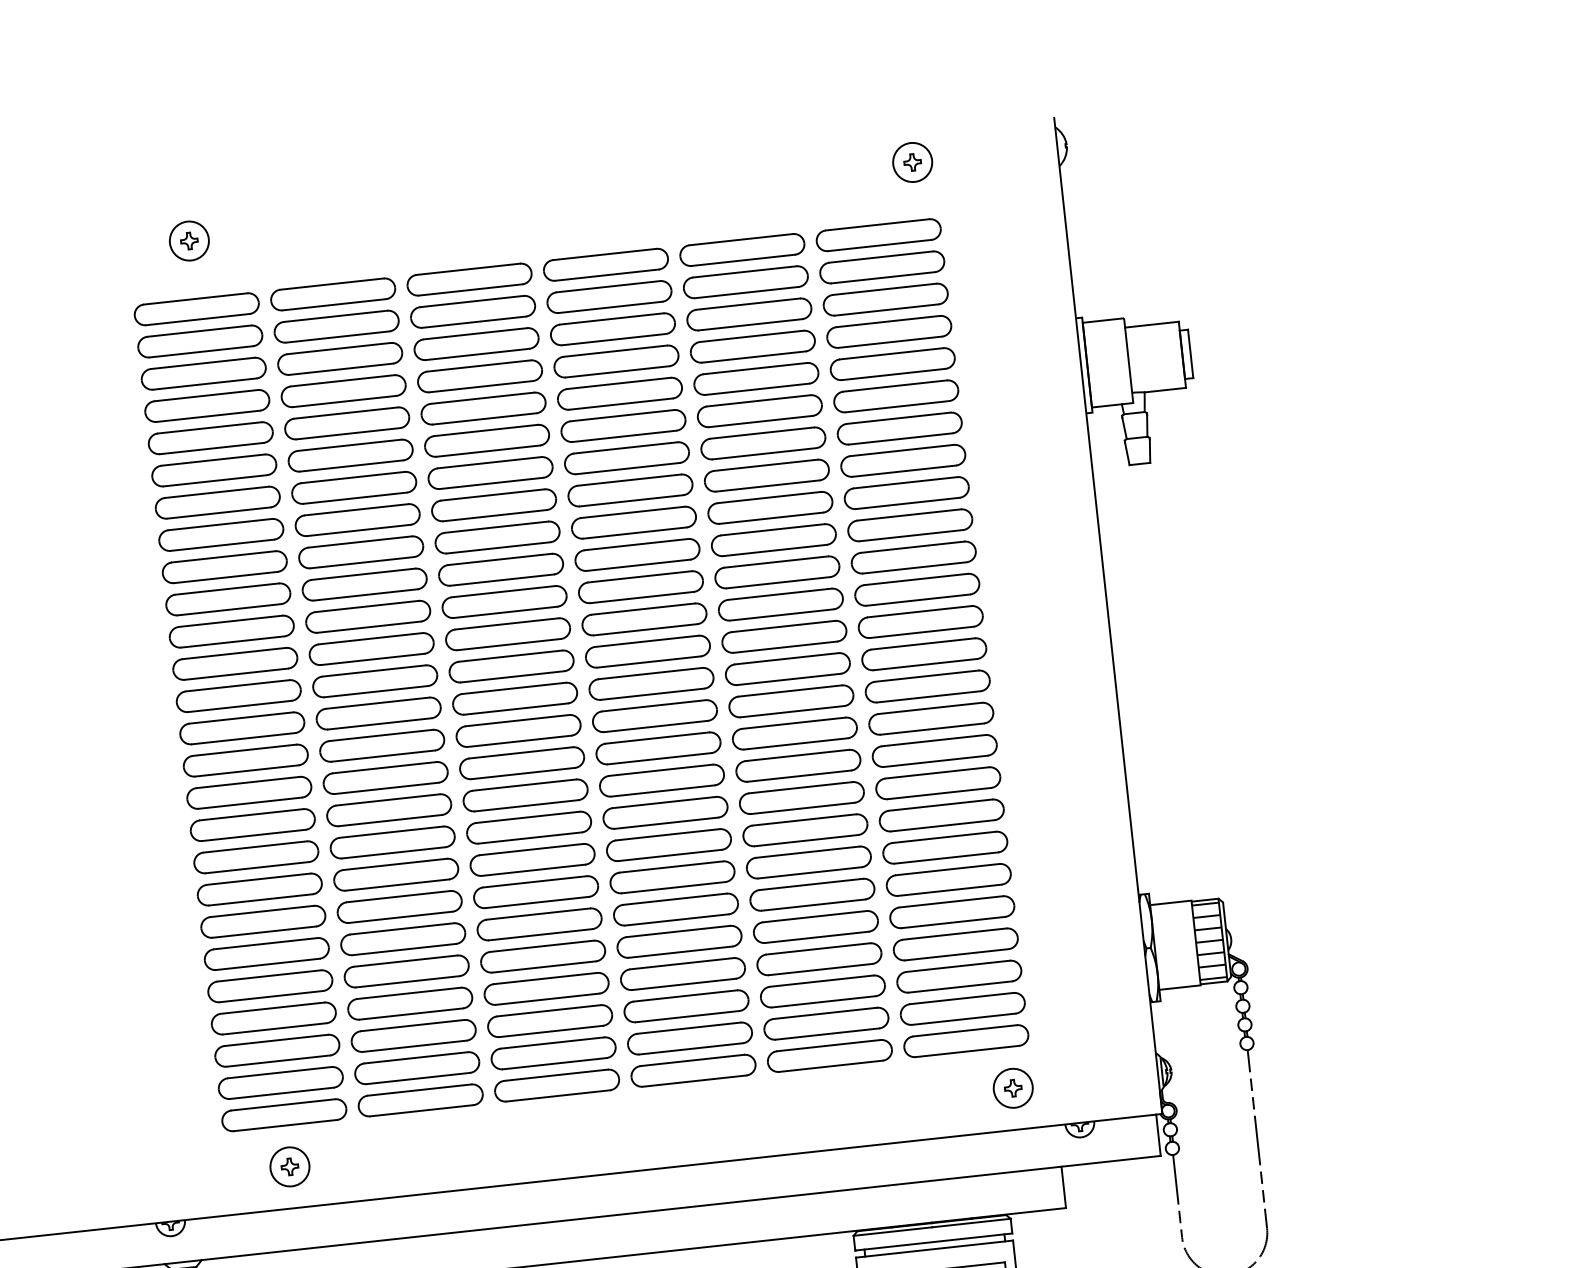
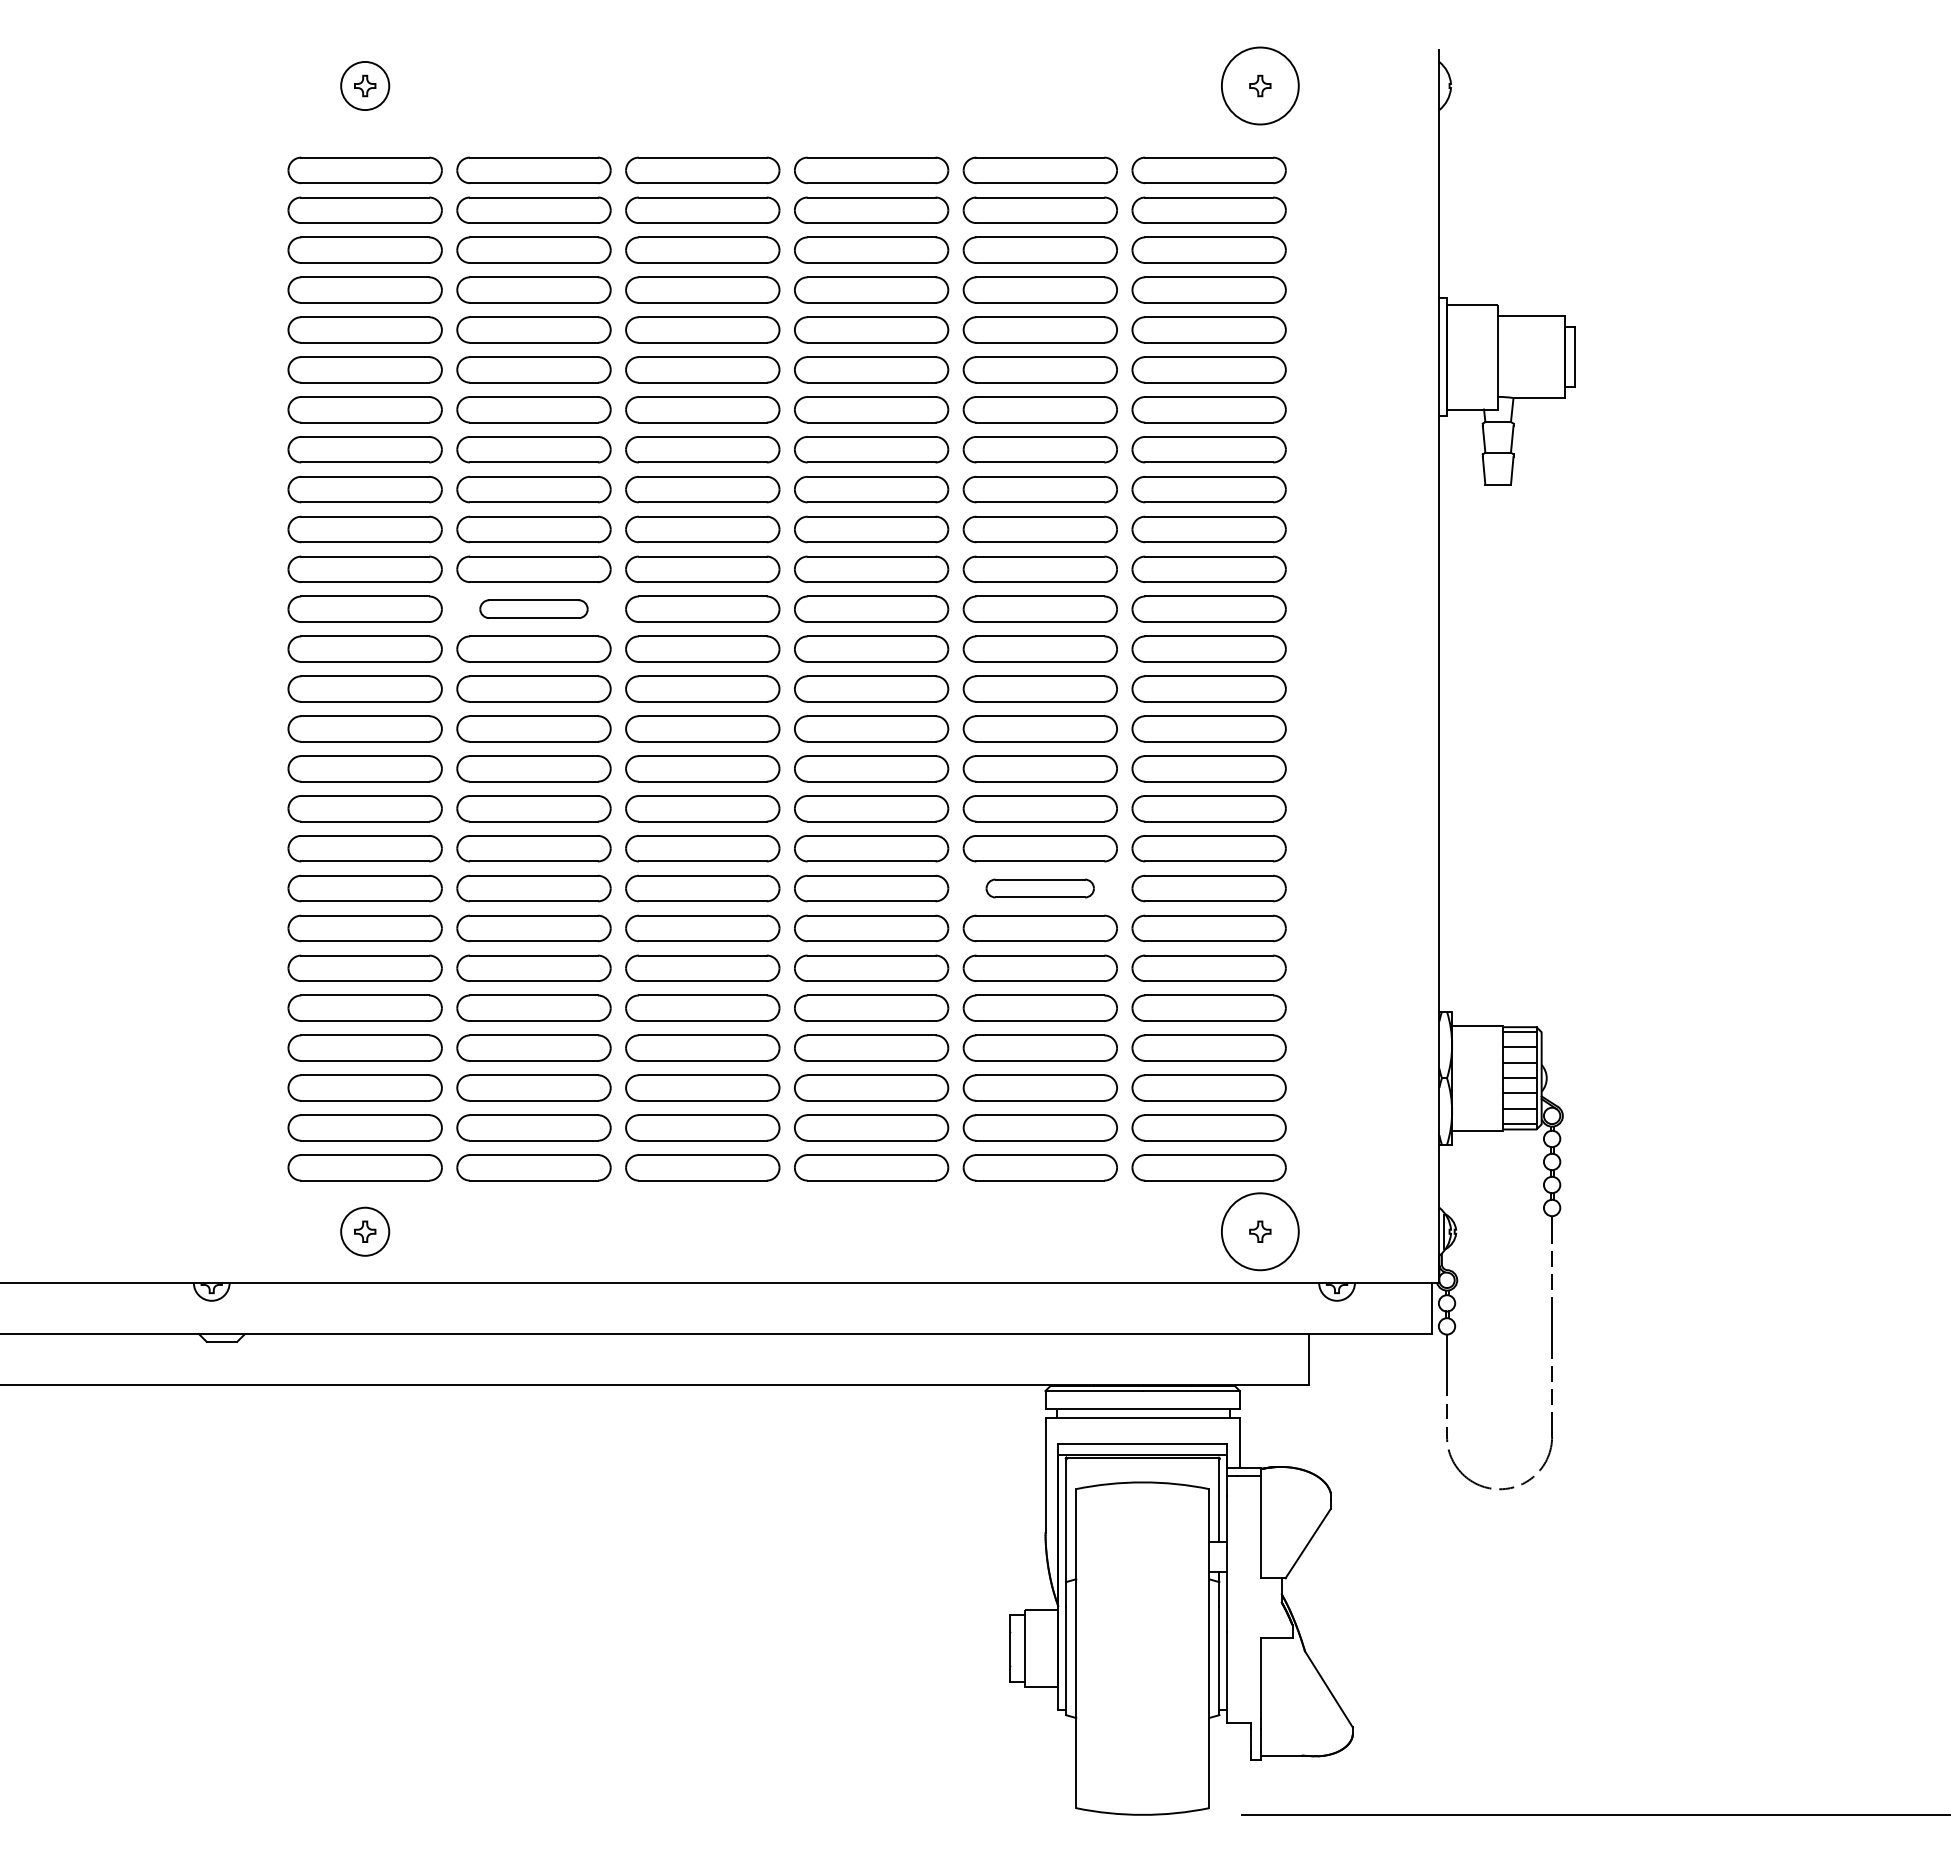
circle: (912, 162) -> (1260, 85), size x1.6
part: (371, 648) -> (533, 608), size x0.7
part: (804, 830) -> (1039, 888), size x0.7
circle: (1013, 1088) -> (1260, 1231), size x1.6

